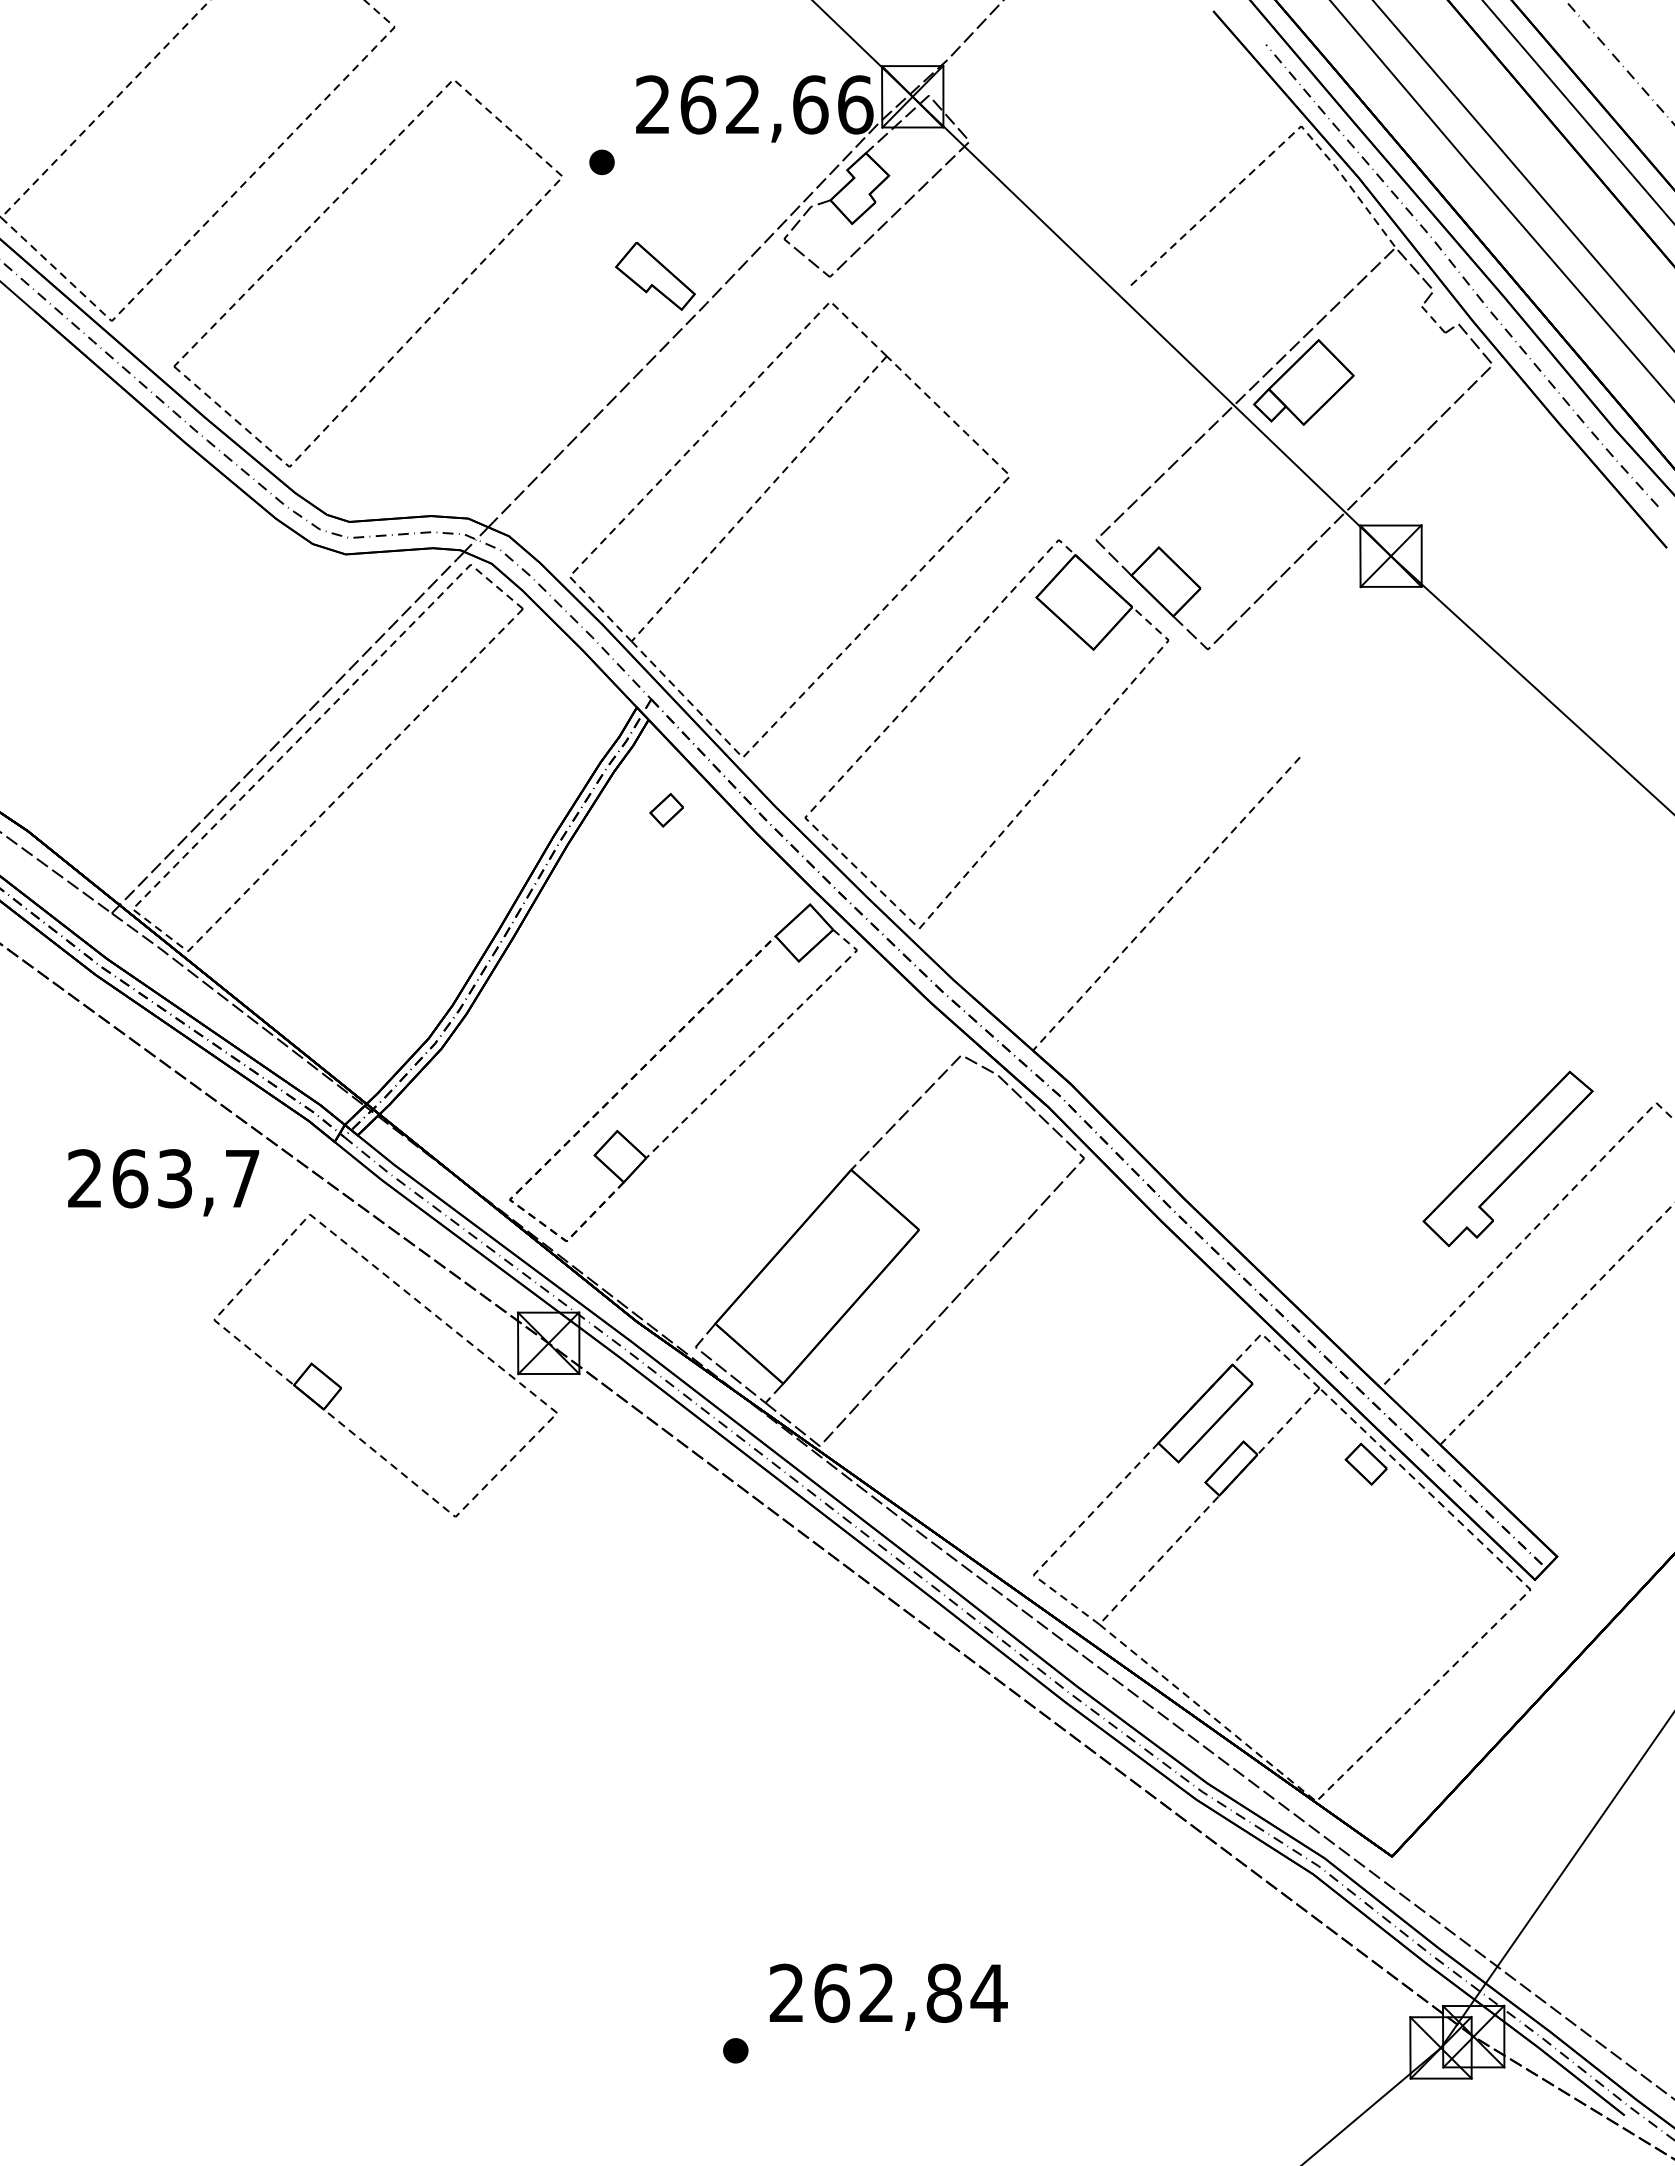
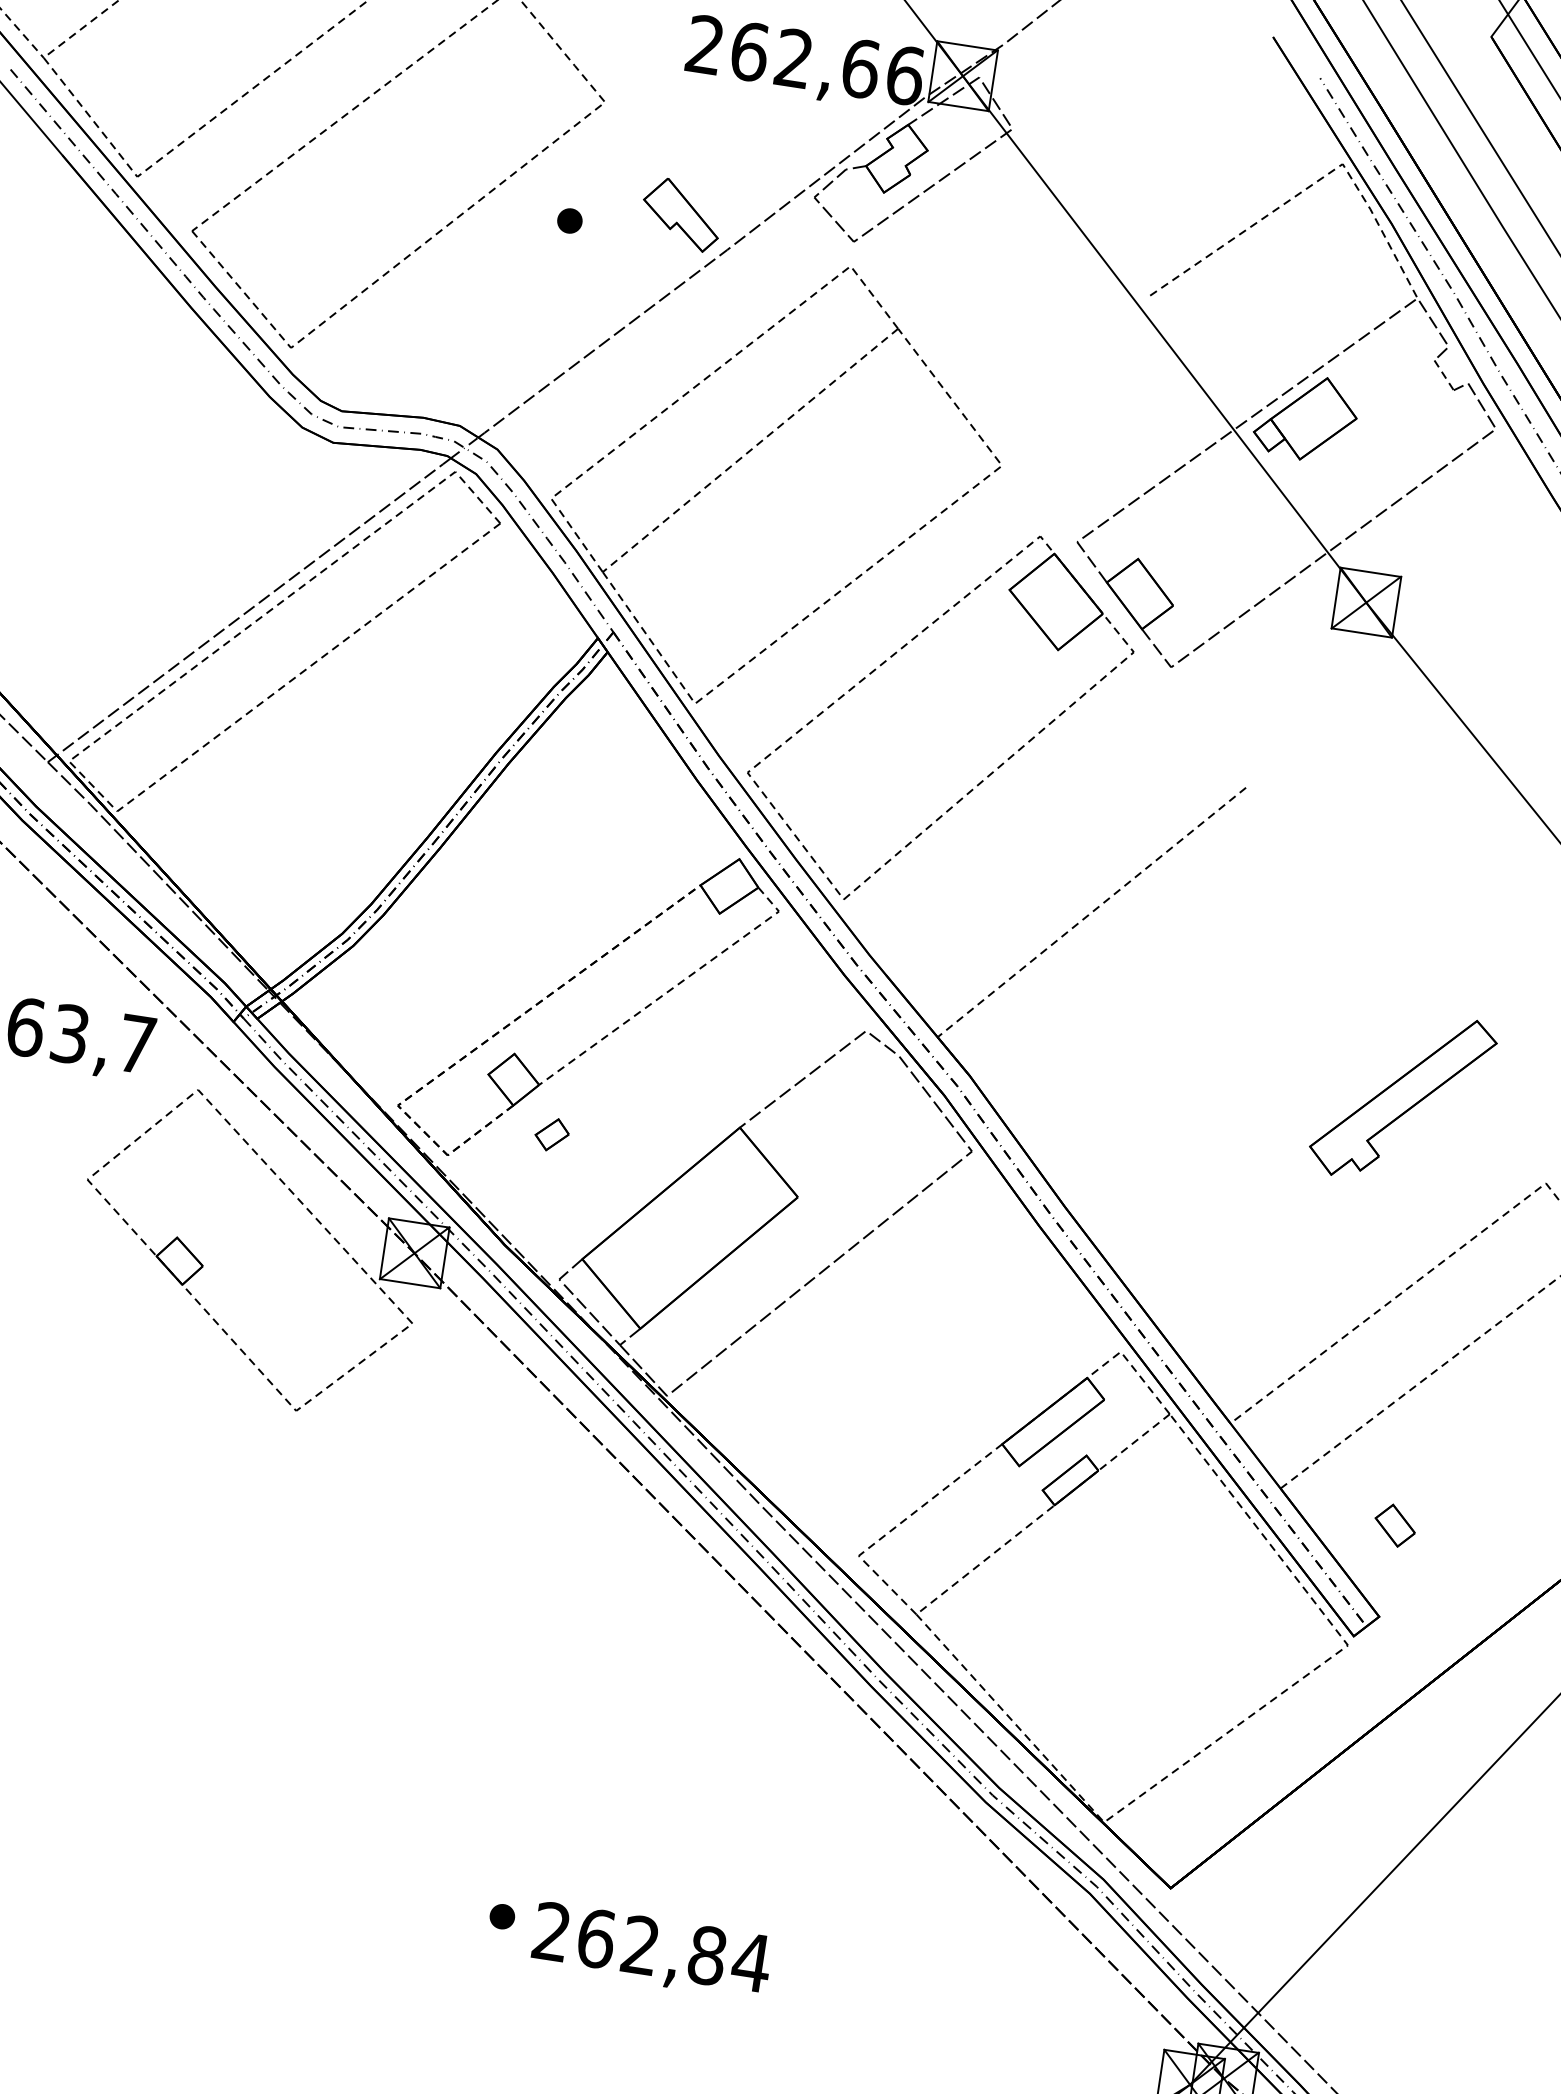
part: (601, 162) -> (569, 221), moved
part: (666, 810) -> (551, 1134), moved
part: (1507, 1158) -> (1402, 1097), moved
part: (1365, 1463) -> (1394, 1524), moved
part: (735, 2050) -> (502, 1916), moved

